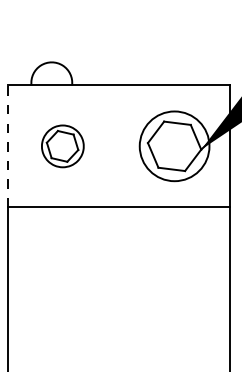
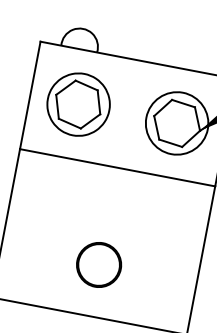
line: (7, 145) -> (30, 94), dashed -> solid
part: (62, 146) -> (78, 104), size x1.67
part: (118, 317) -> (98, 264), added

